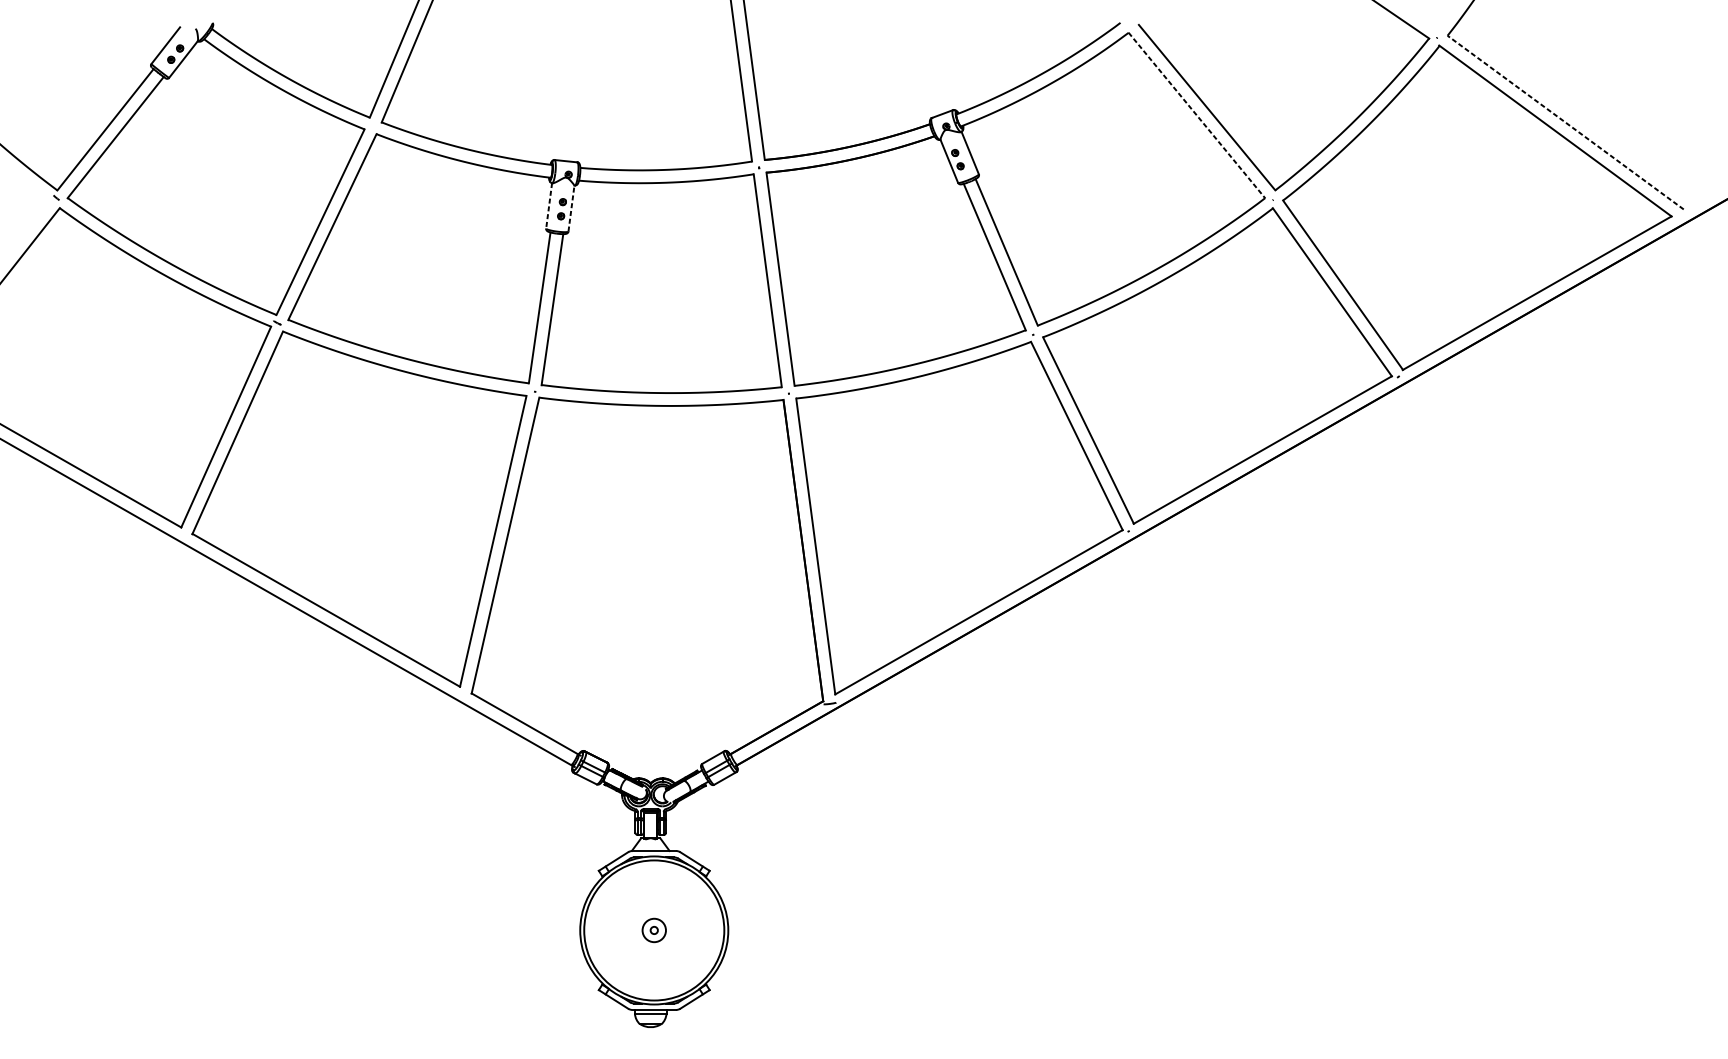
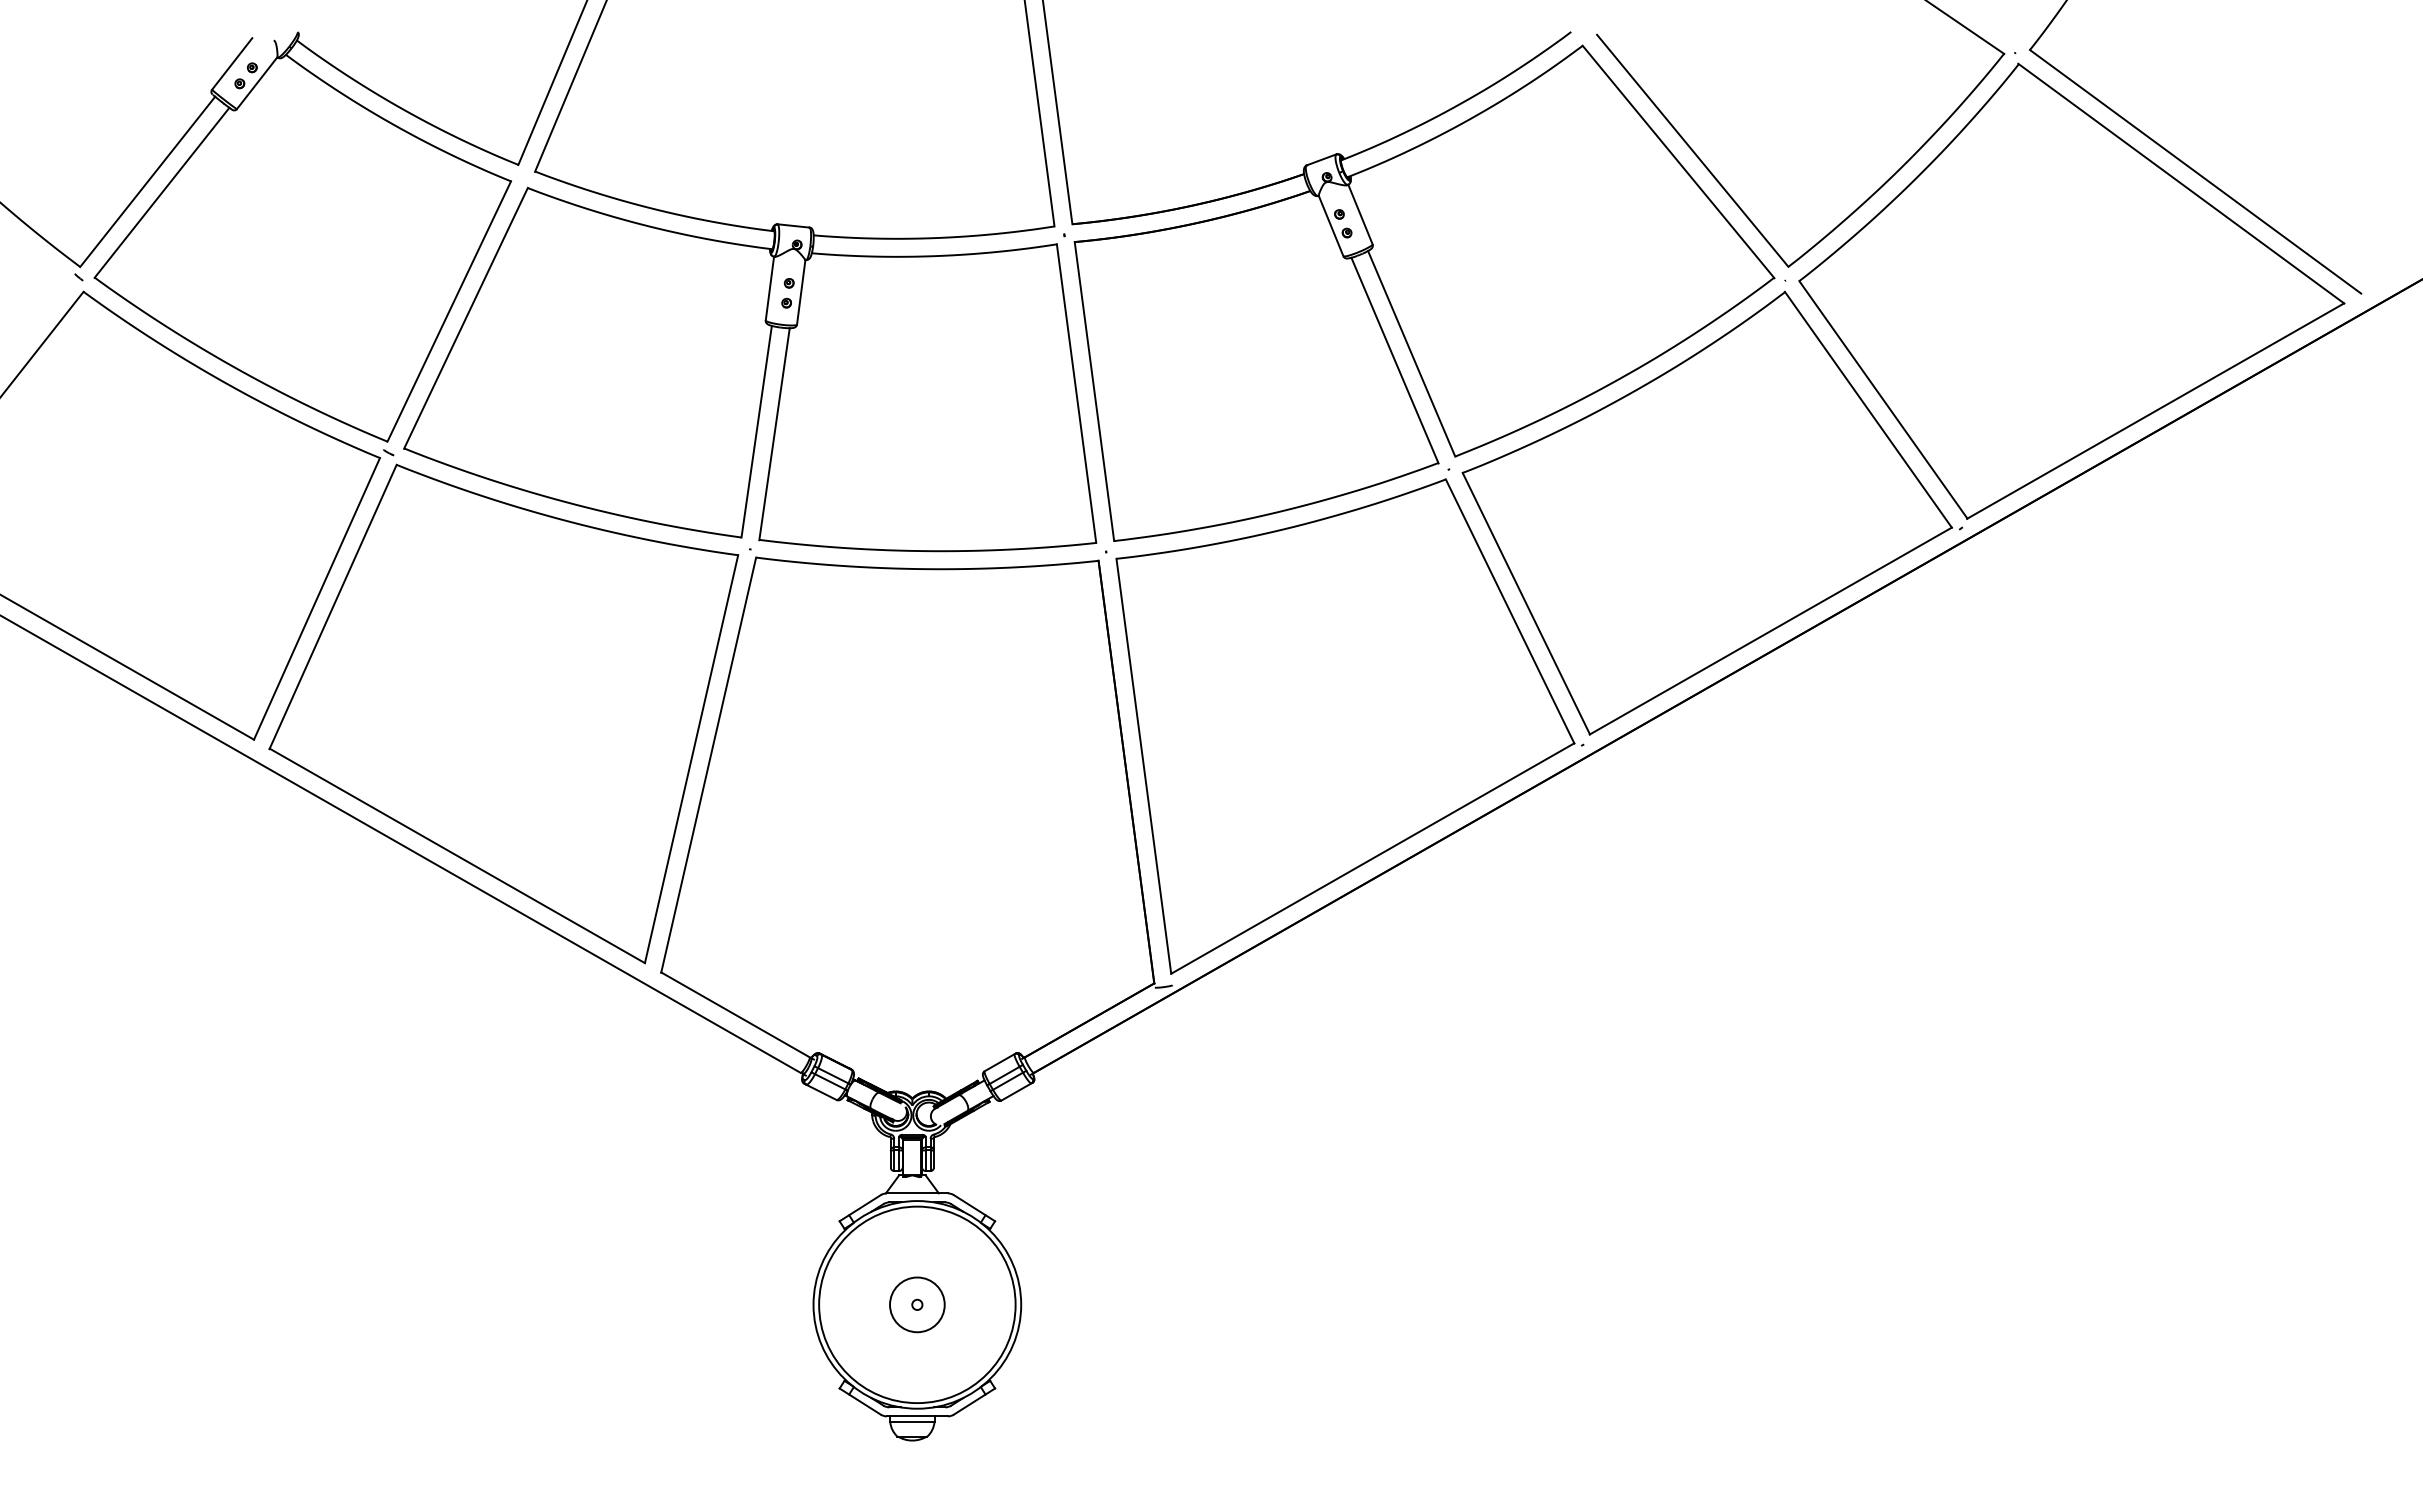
line: (1196, 115) -> (1678, 161), dashed -> solid
line: (1565, 122) -> (2195, 171), dashed -> solid
line: (548, 206) -> (769, 289), dashed -> solid
line: (571, 208) -> (801, 292), dashed -> solid
circle: (654, 930) -> (917, 1304), size x1.67

